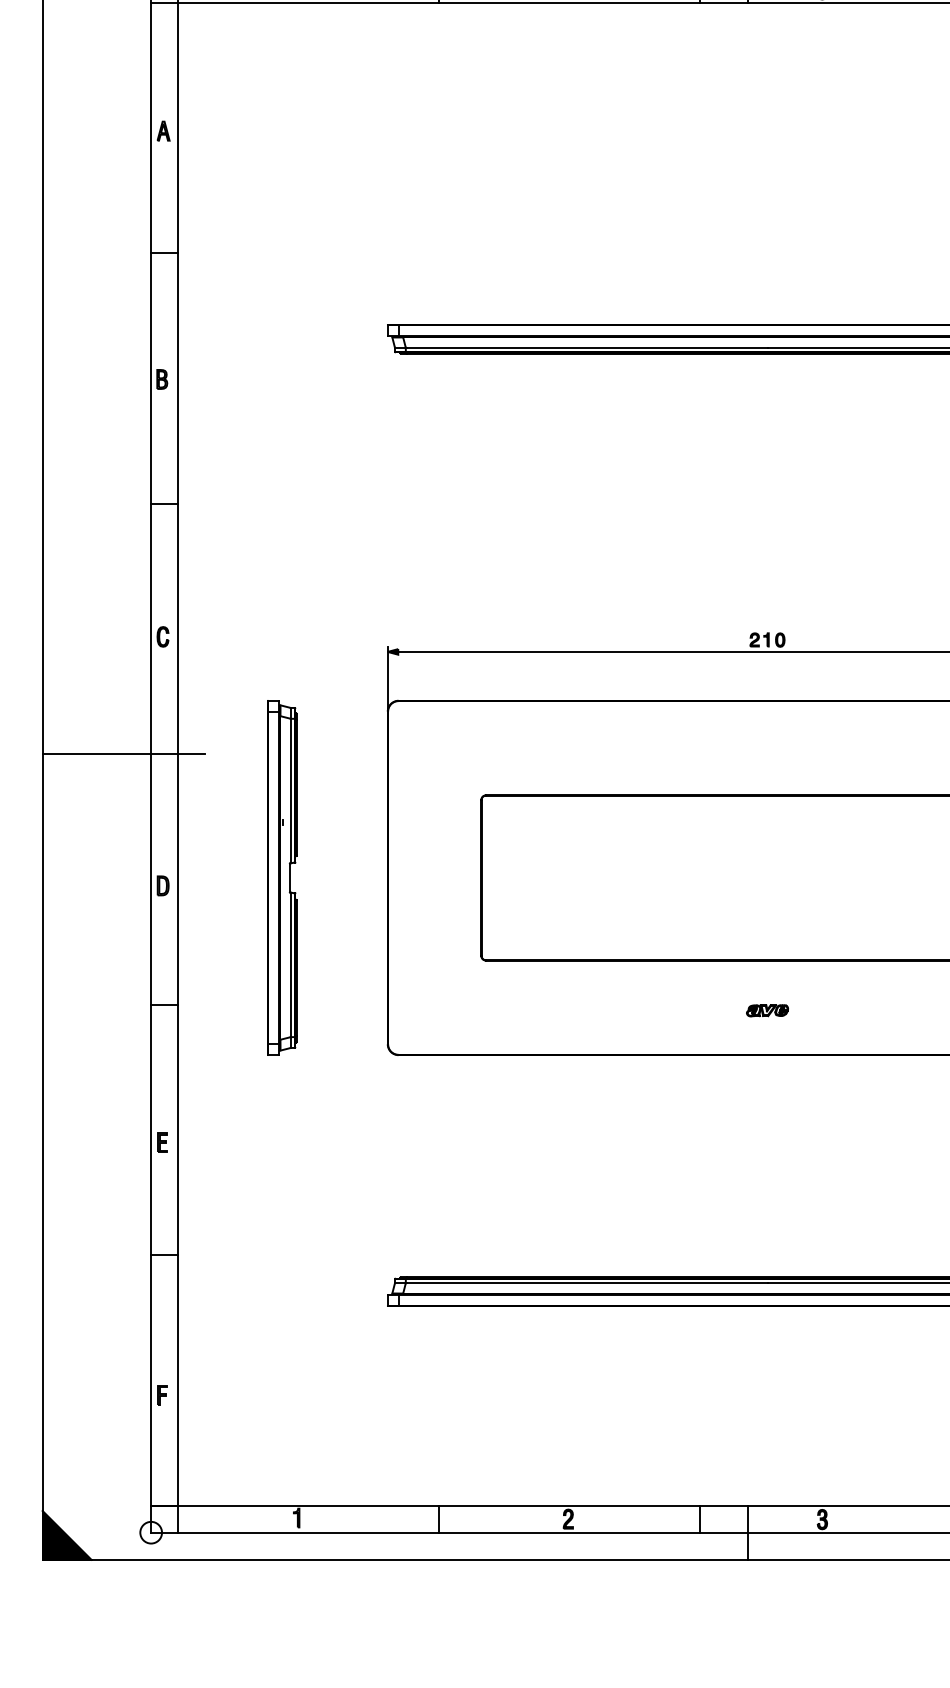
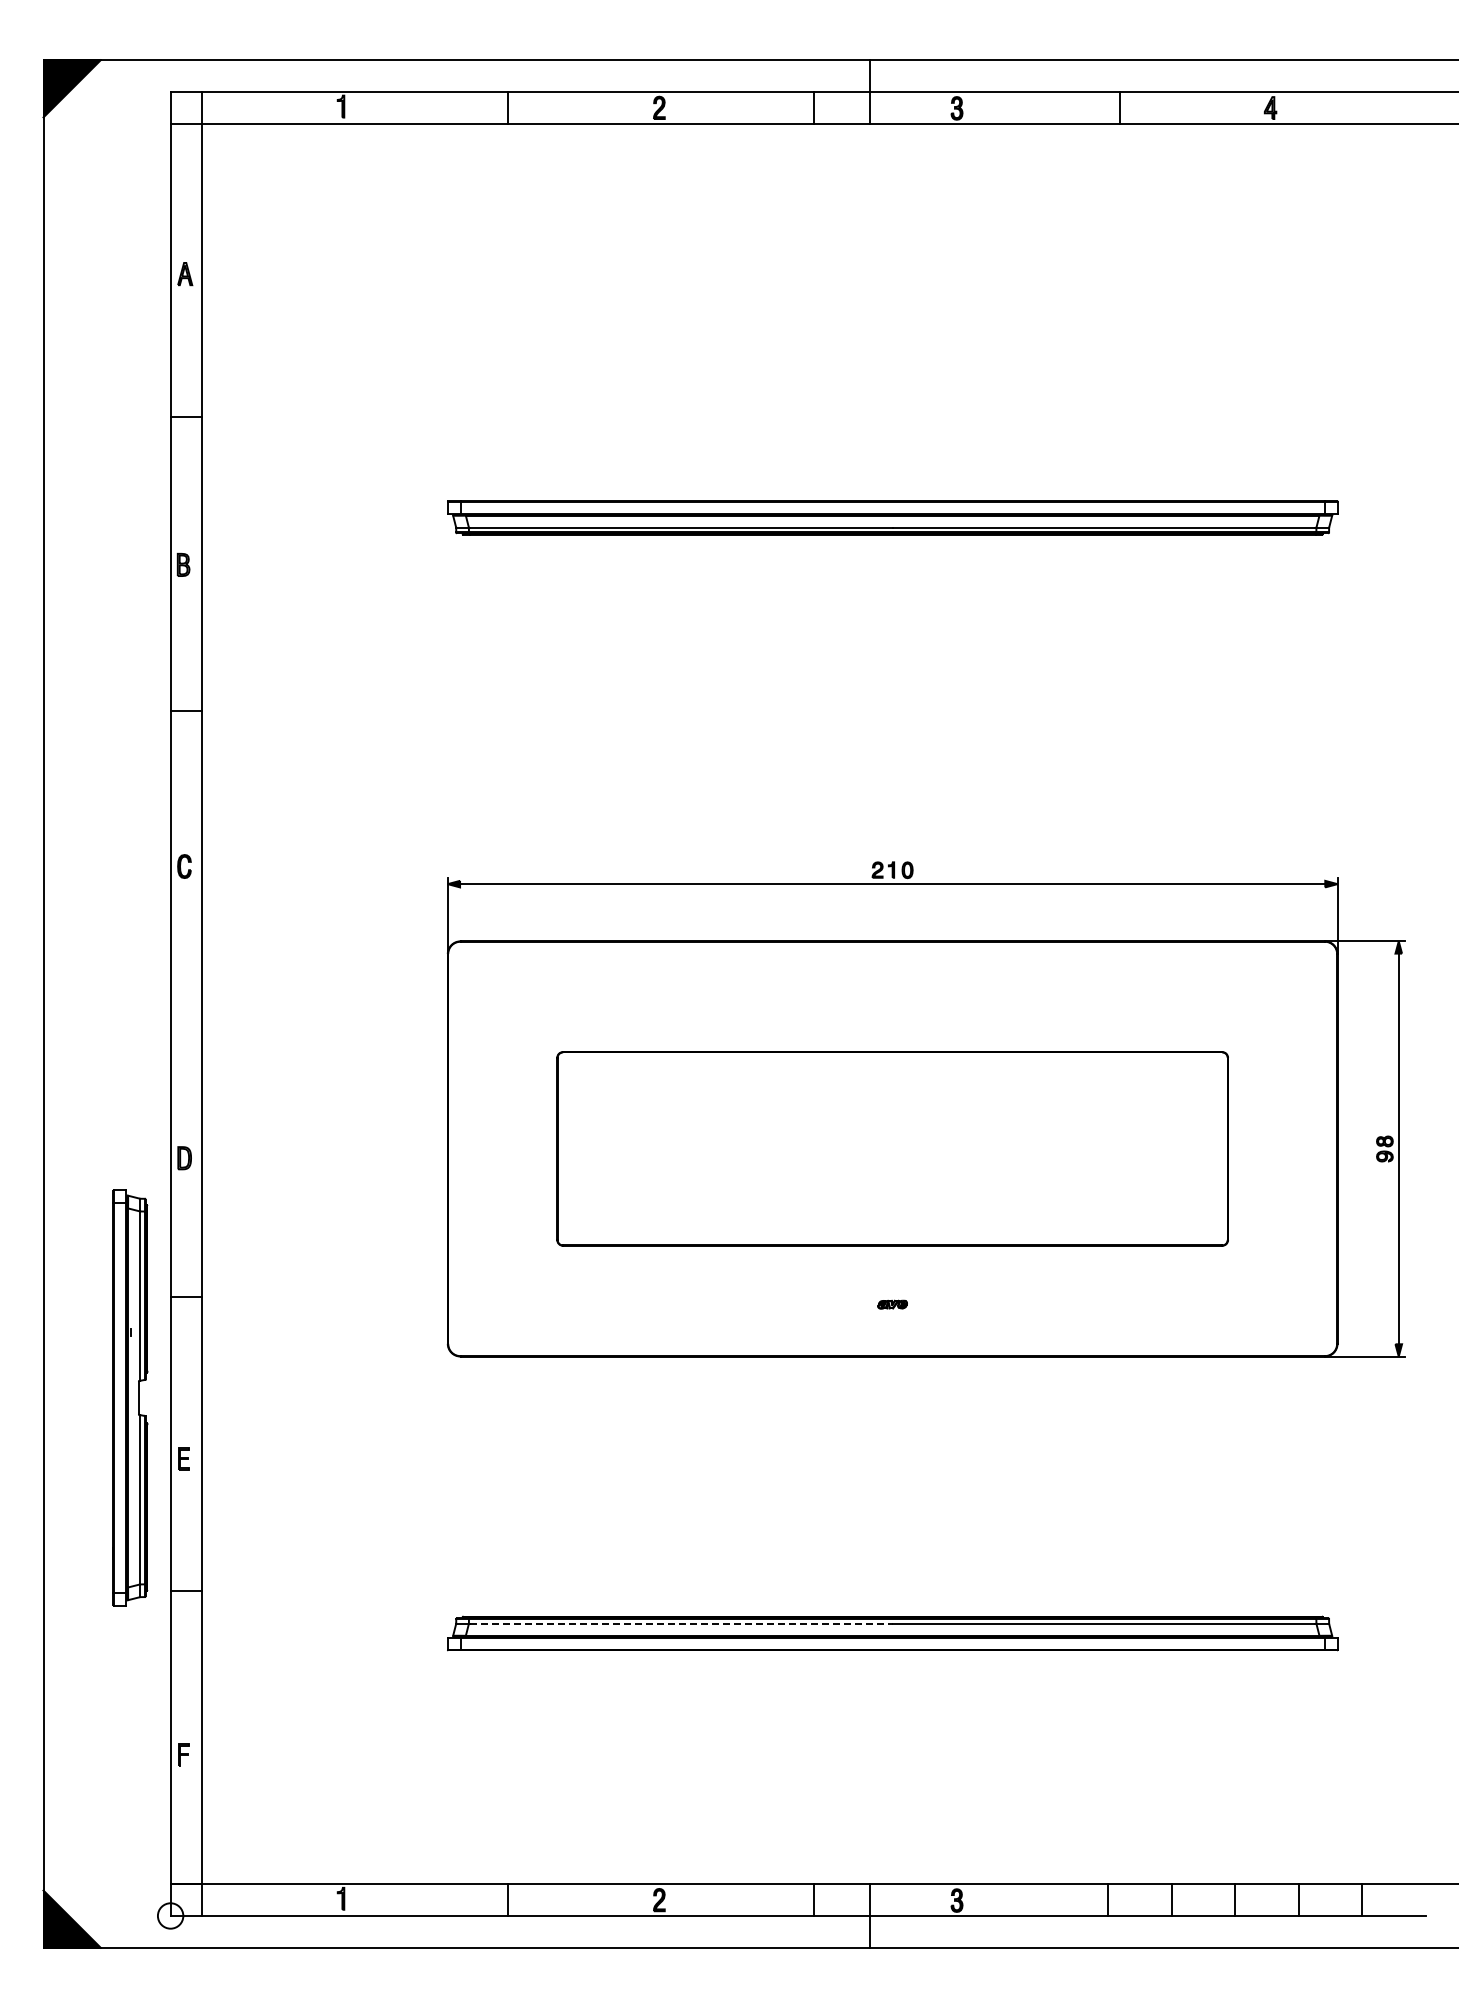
line: (123, 754) -> (138, 1004), removed
part: (282, 877) -> (130, 1397), moved
part: (767, 1010) -> (892, 1304), size x0.6
line: (587, 1283) -> (681, 1623), solid -> dashed

